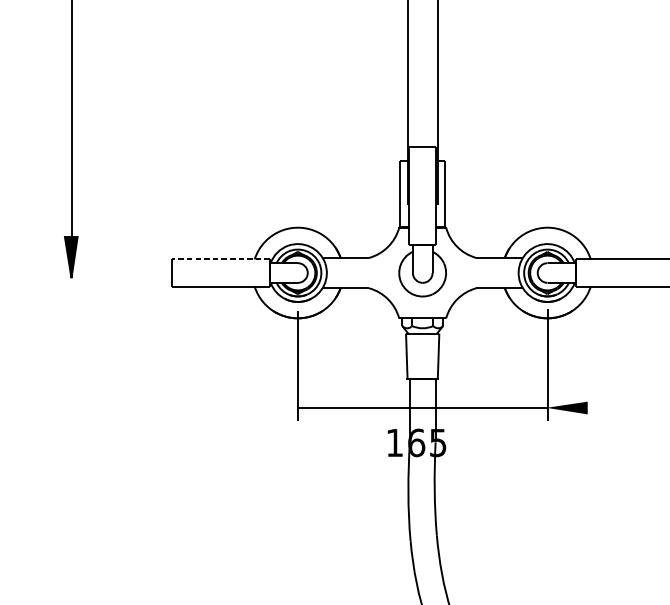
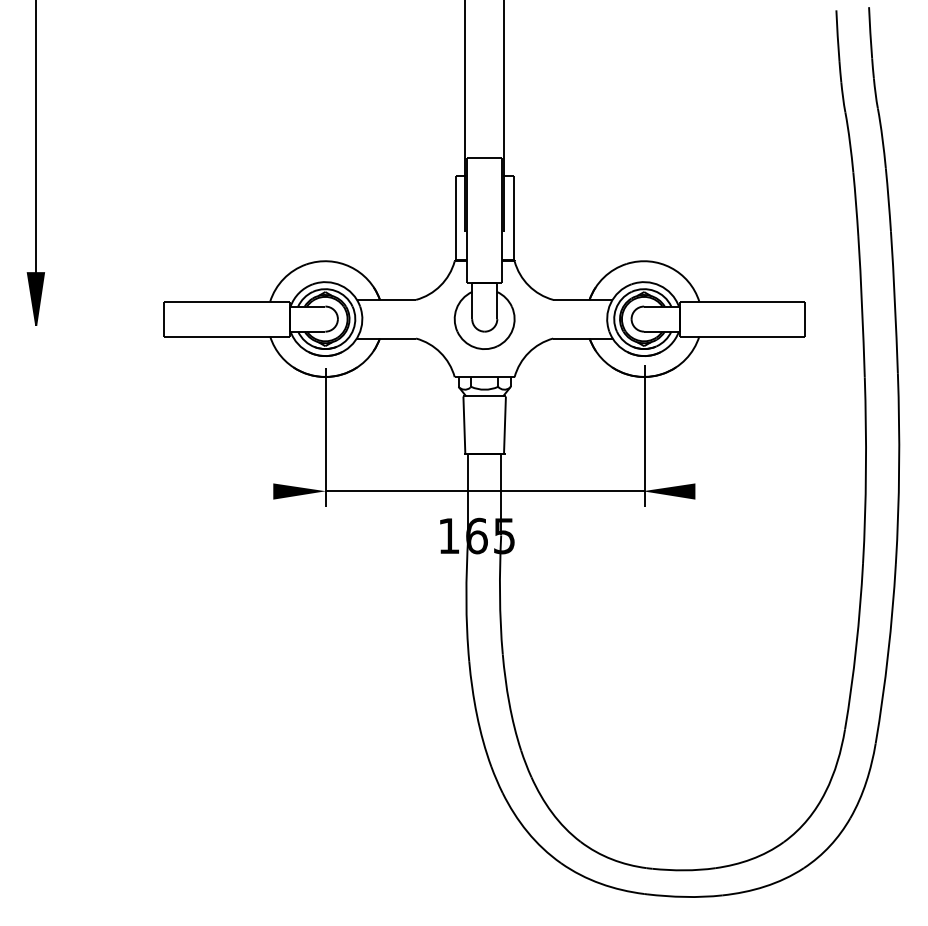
line: (220, 259) -> (226, 301), dashed -> solid
fill: (277, 408) -> (299, 491), added

